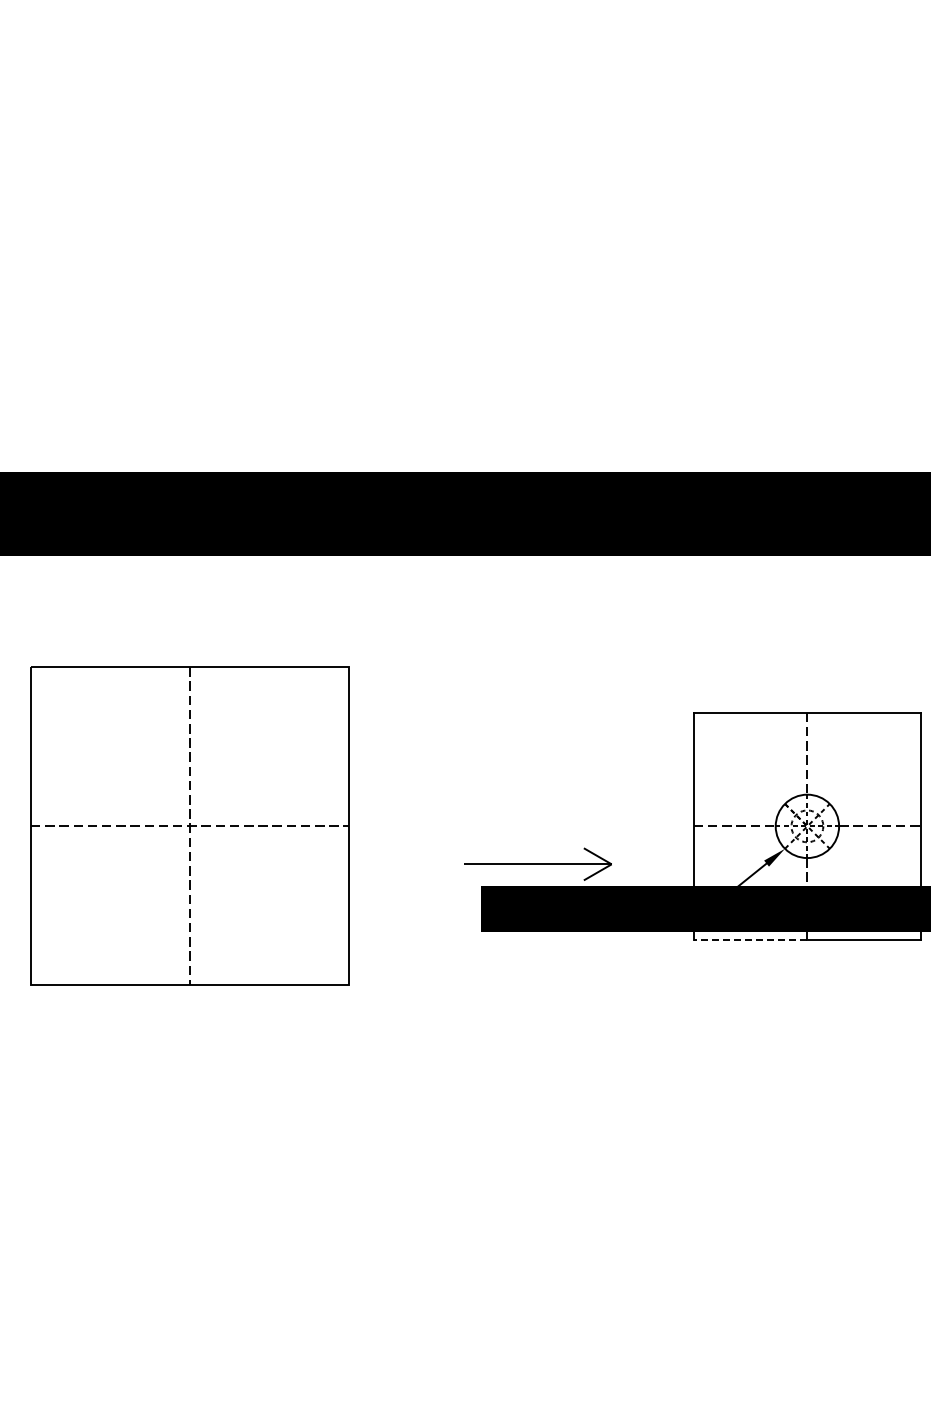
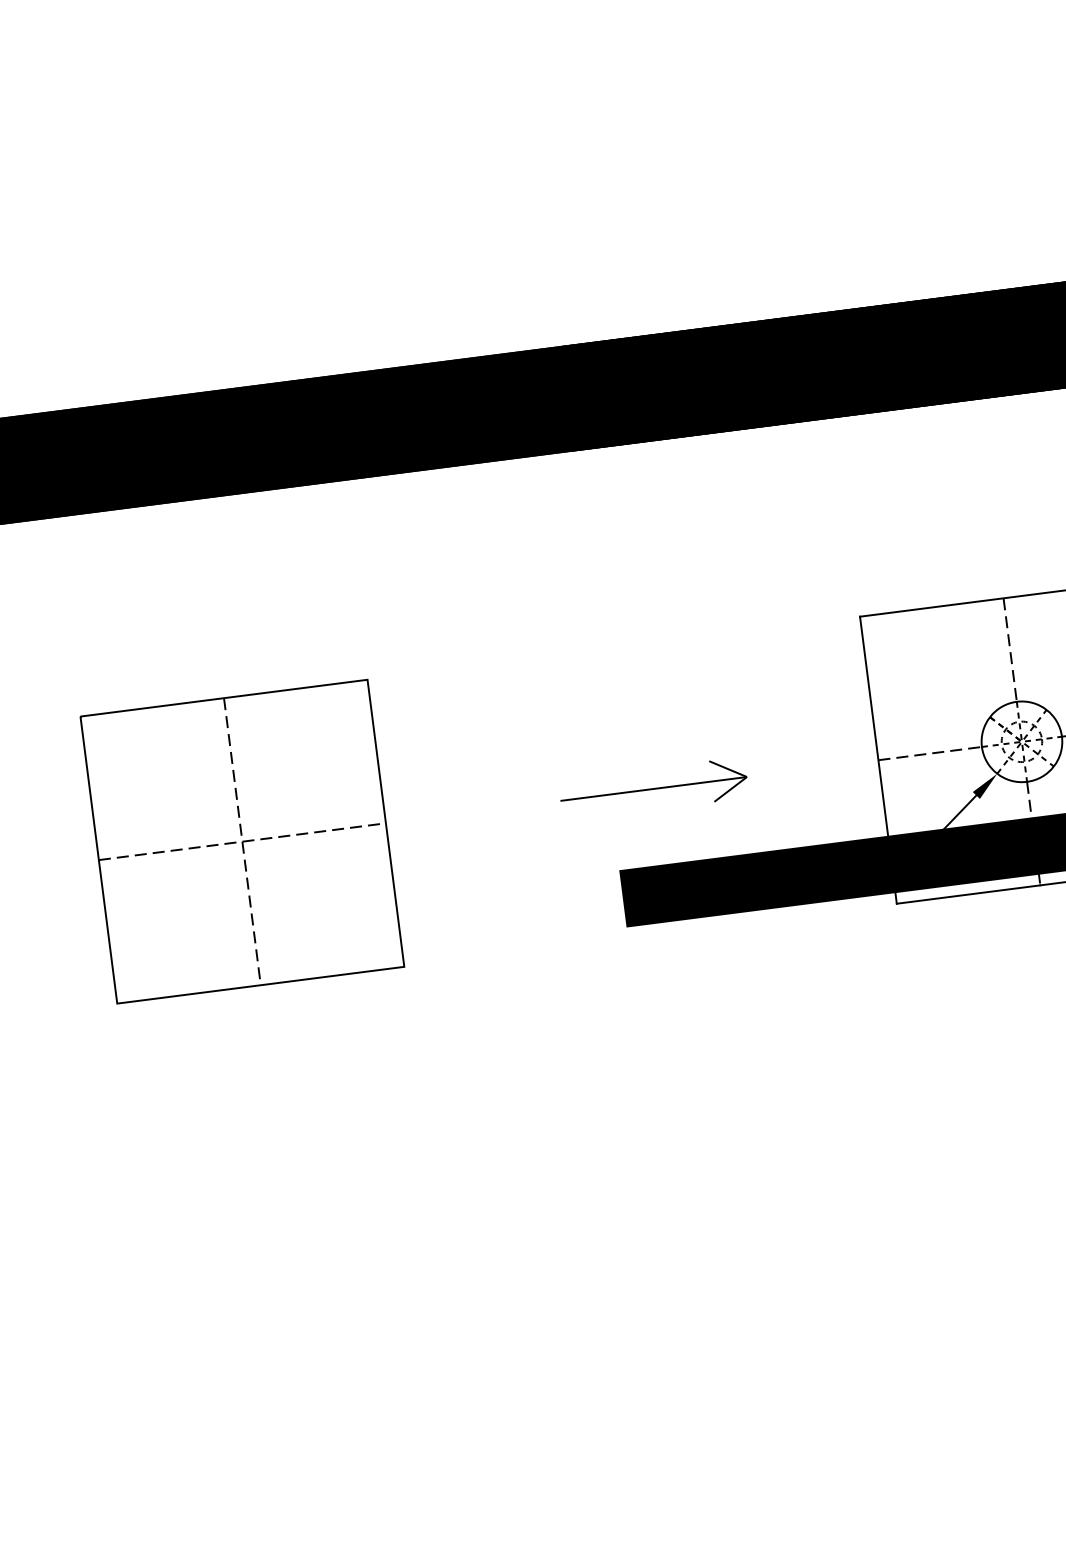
part: (190, 826) -> (242, 841), size x0.71
part: (537, 863) -> (653, 787), moved
line: (750, 940) -> (968, 895), dashed -> solid

